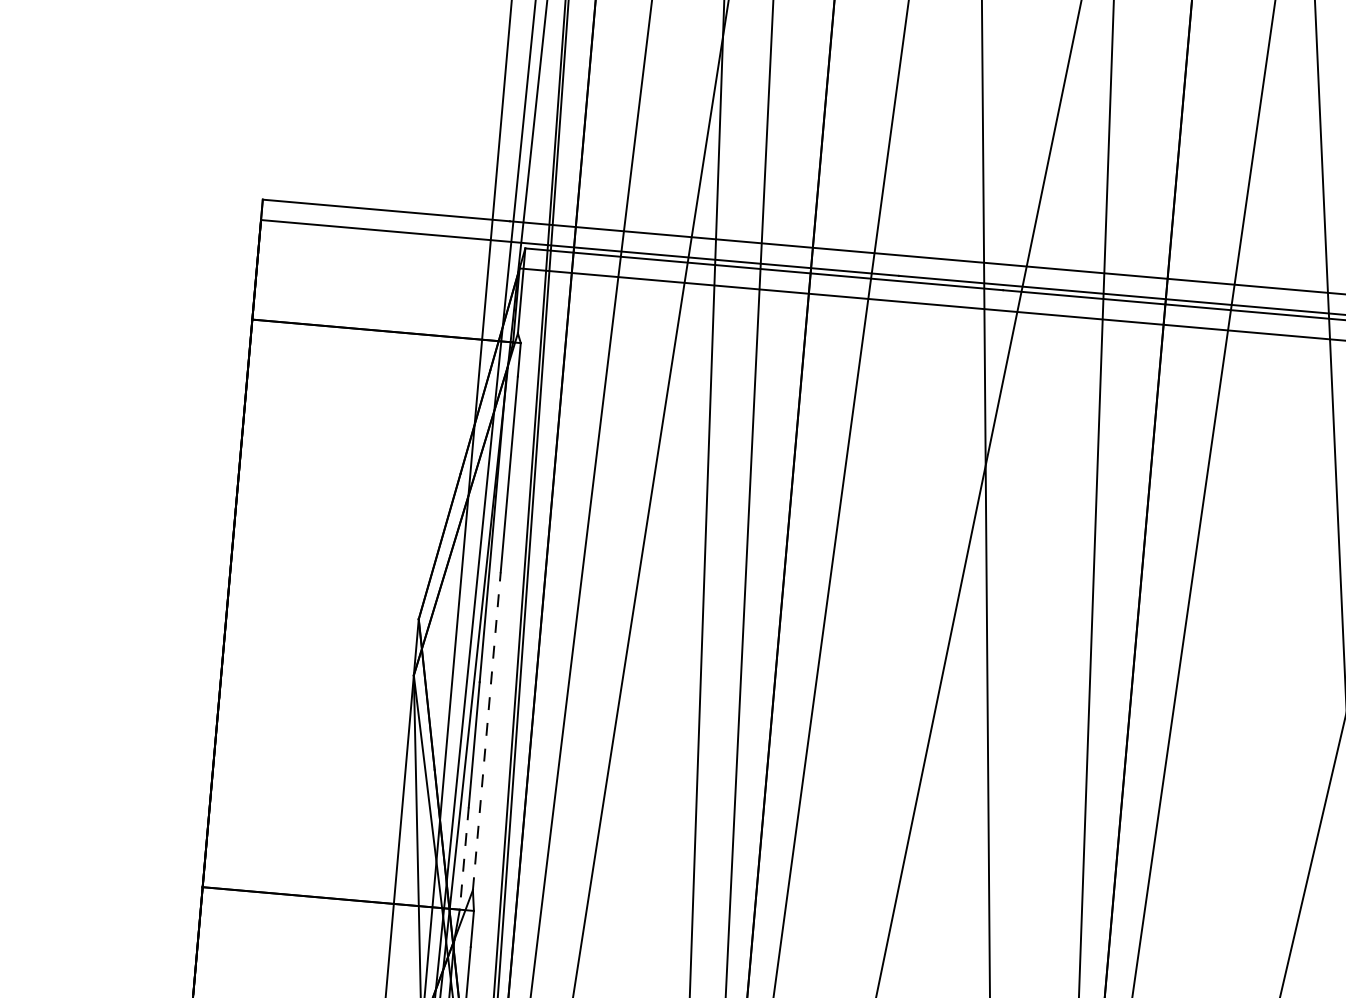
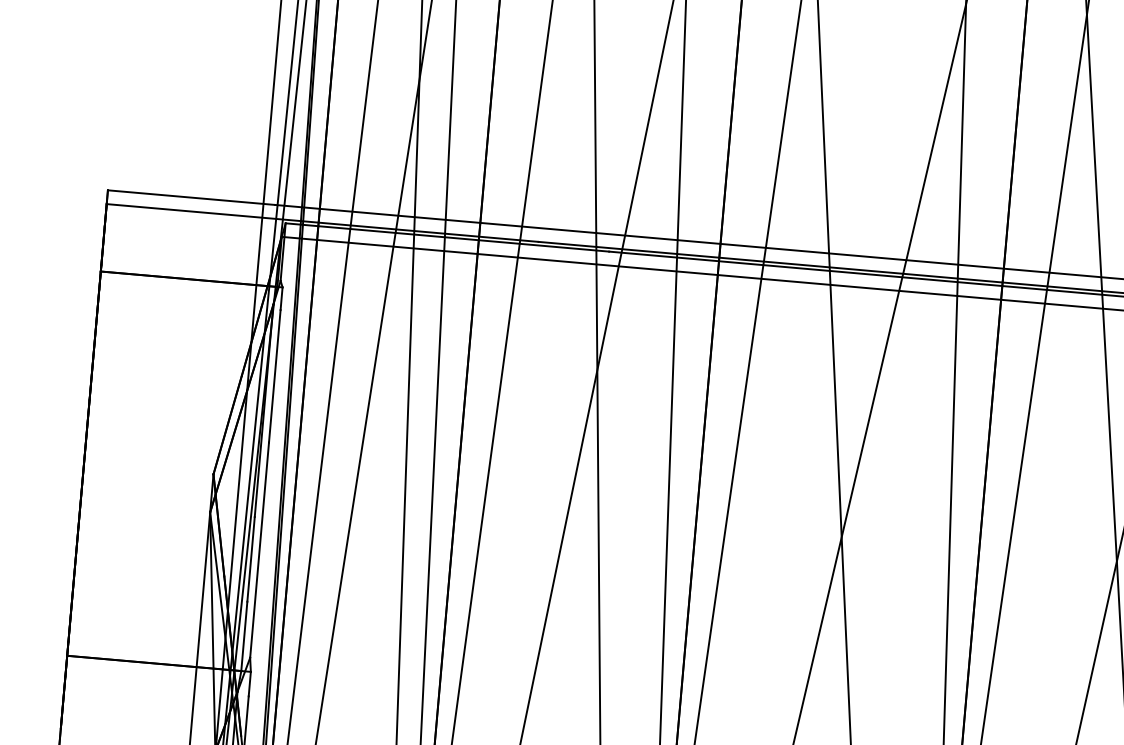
line: (486, 730) -> (259, 549), dashed -> solid
line: (464, 858) -> (244, 636), dashed -> solid

